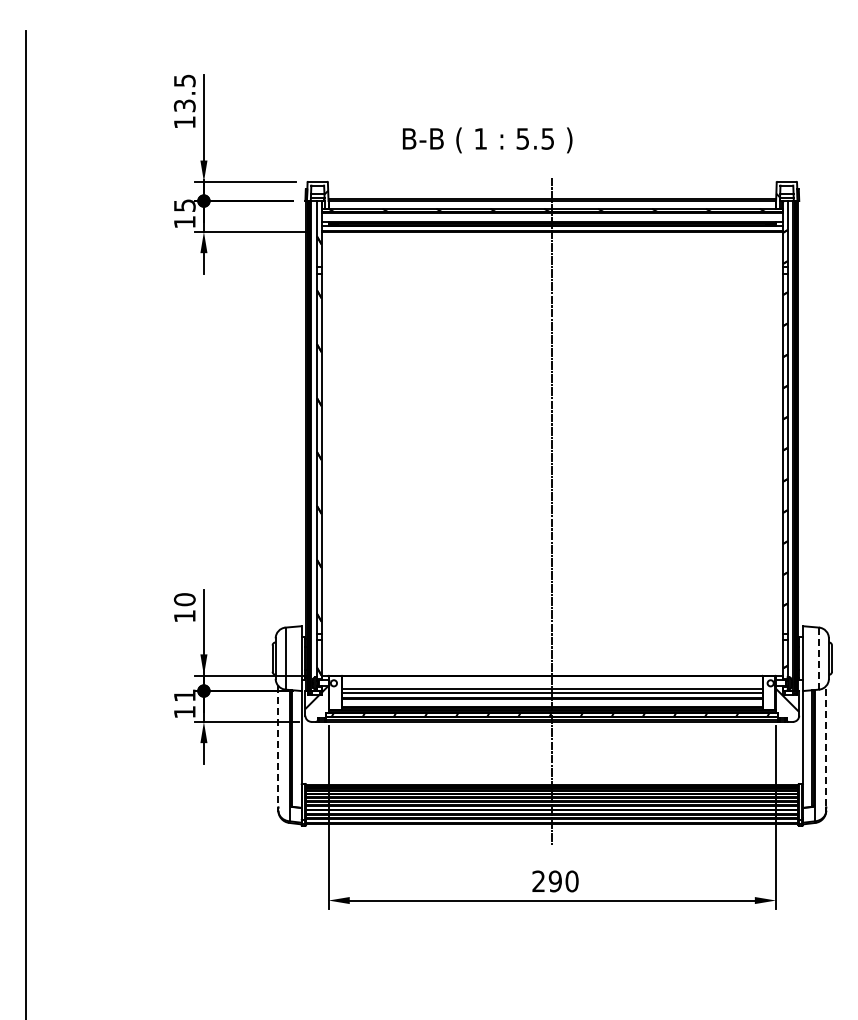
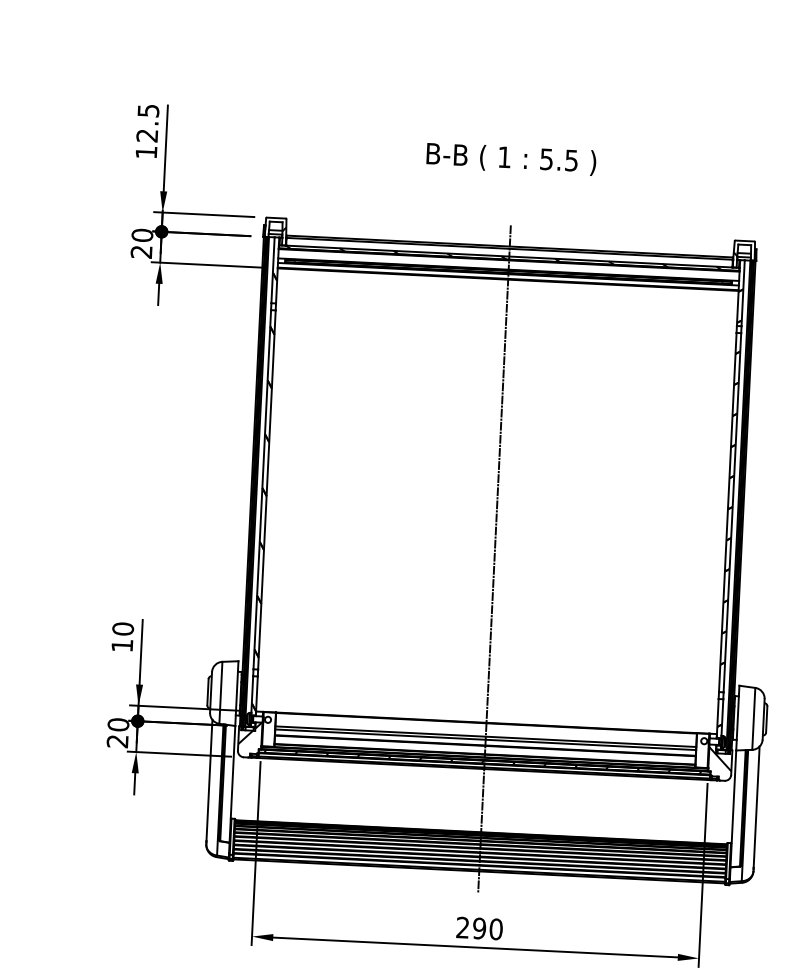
text: (184, 105) -> (146, 135), 13.5 -> 12.5
text: (487, 140) -> (511, 159), moved
text: (184, 213) -> (141, 243), 15 -> 20
line: (819, 658) -> (754, 718), dashed -> solid
text: (184, 703) -> (117, 732), 11 -> 20
line: (826, 745) -> (756, 806), dashed -> solid
line: (278, 746) -> (209, 780), dashed -> solid

